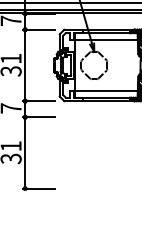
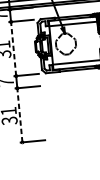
line: (25, 65) -> (13, 49), solid -> dashed
line: (25, 152) -> (20, 114), solid -> dashed

